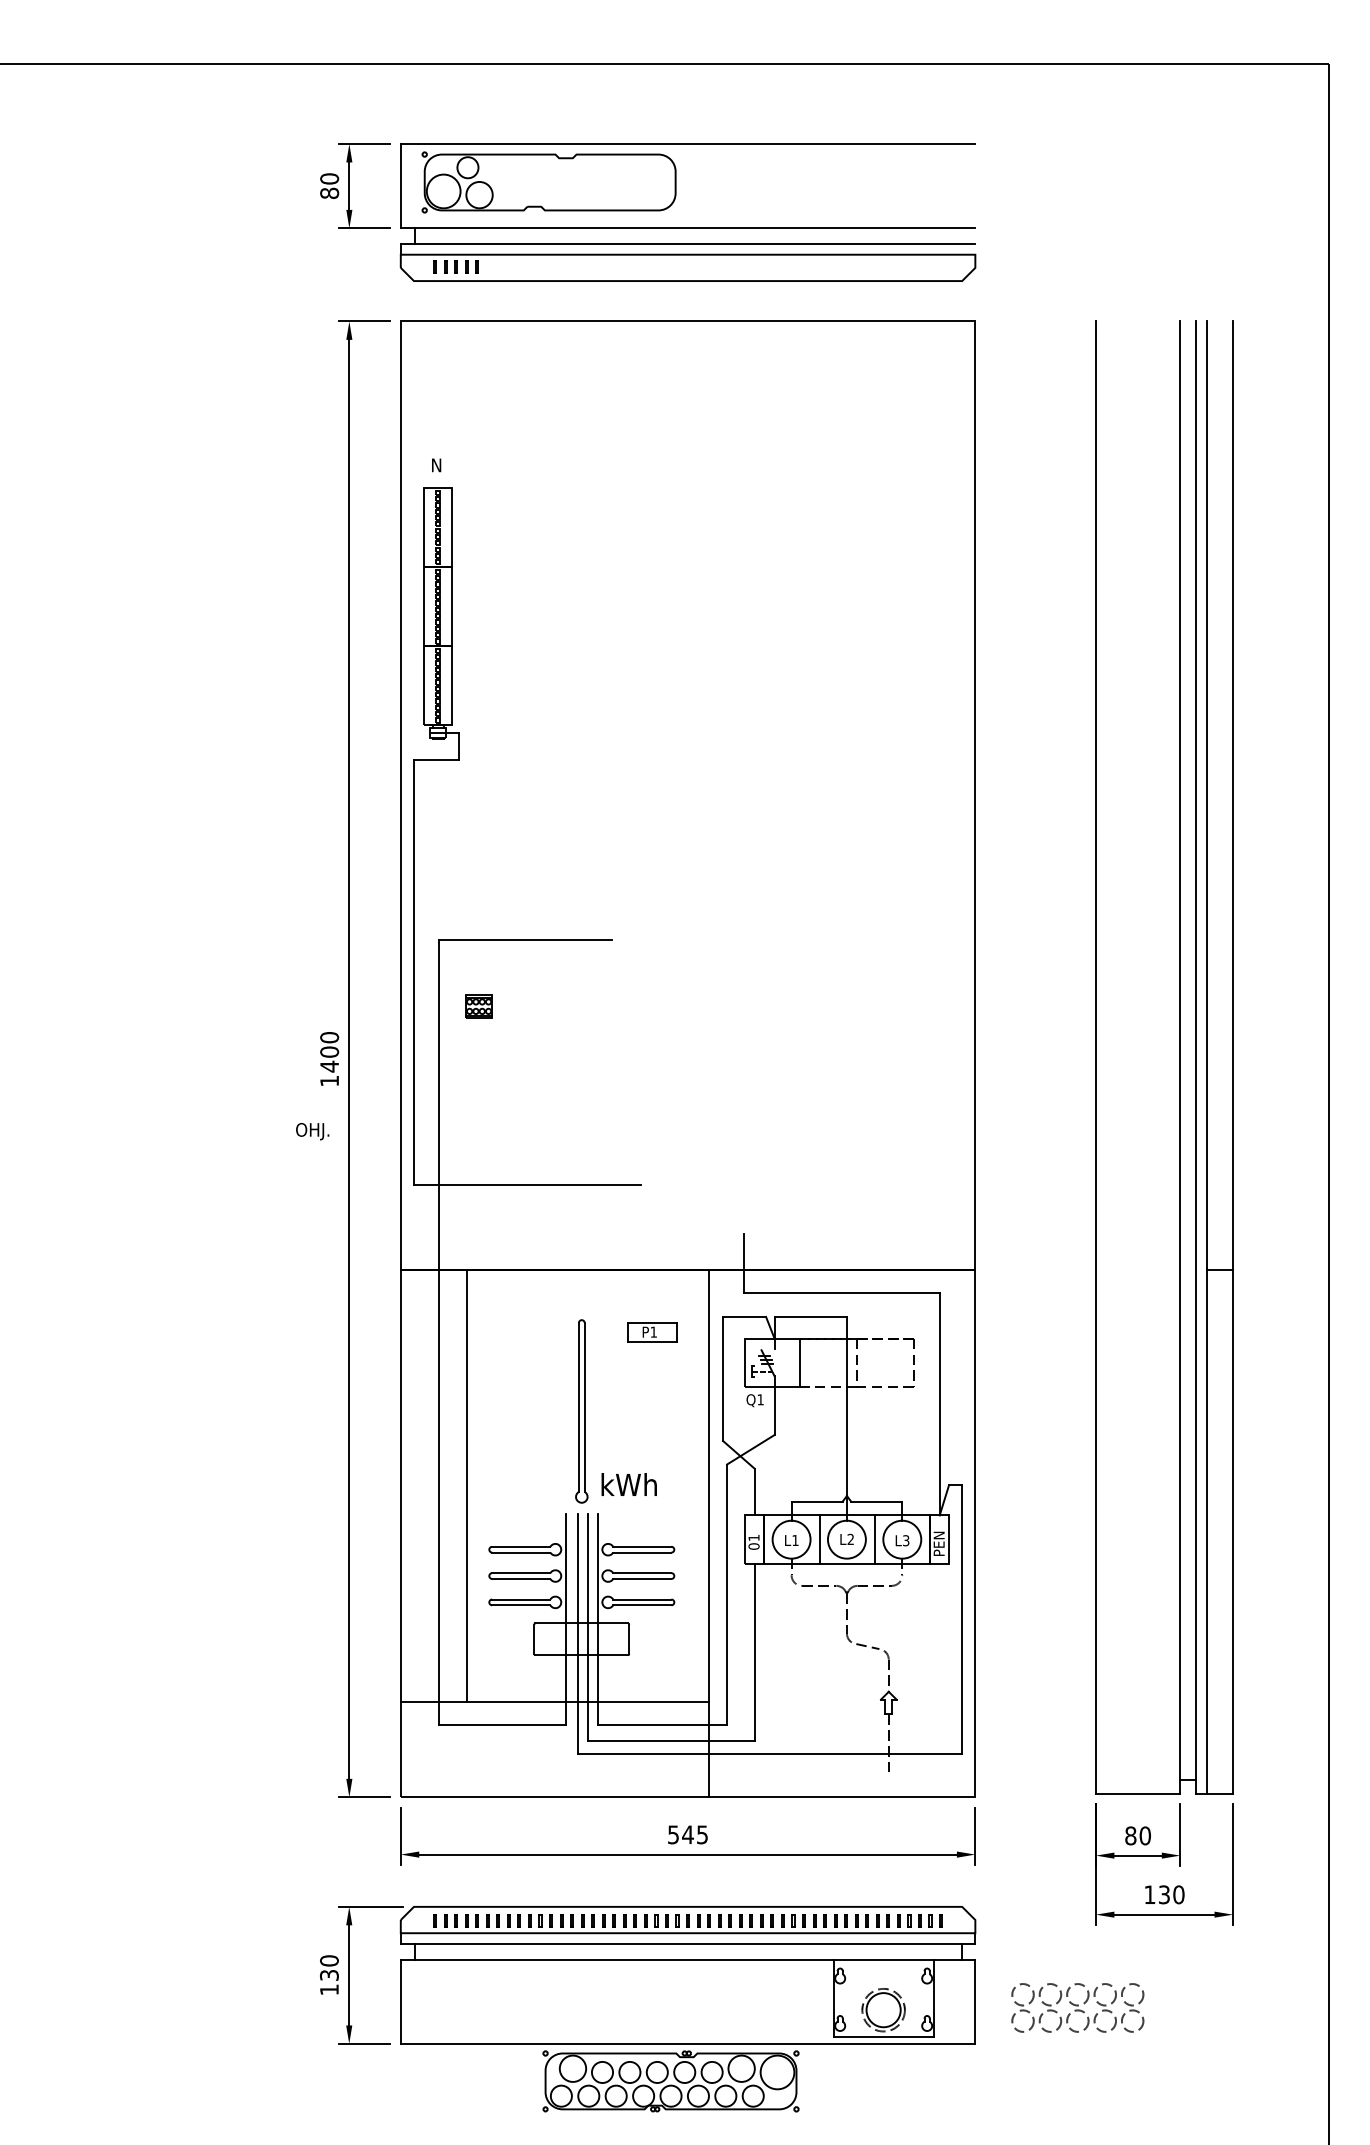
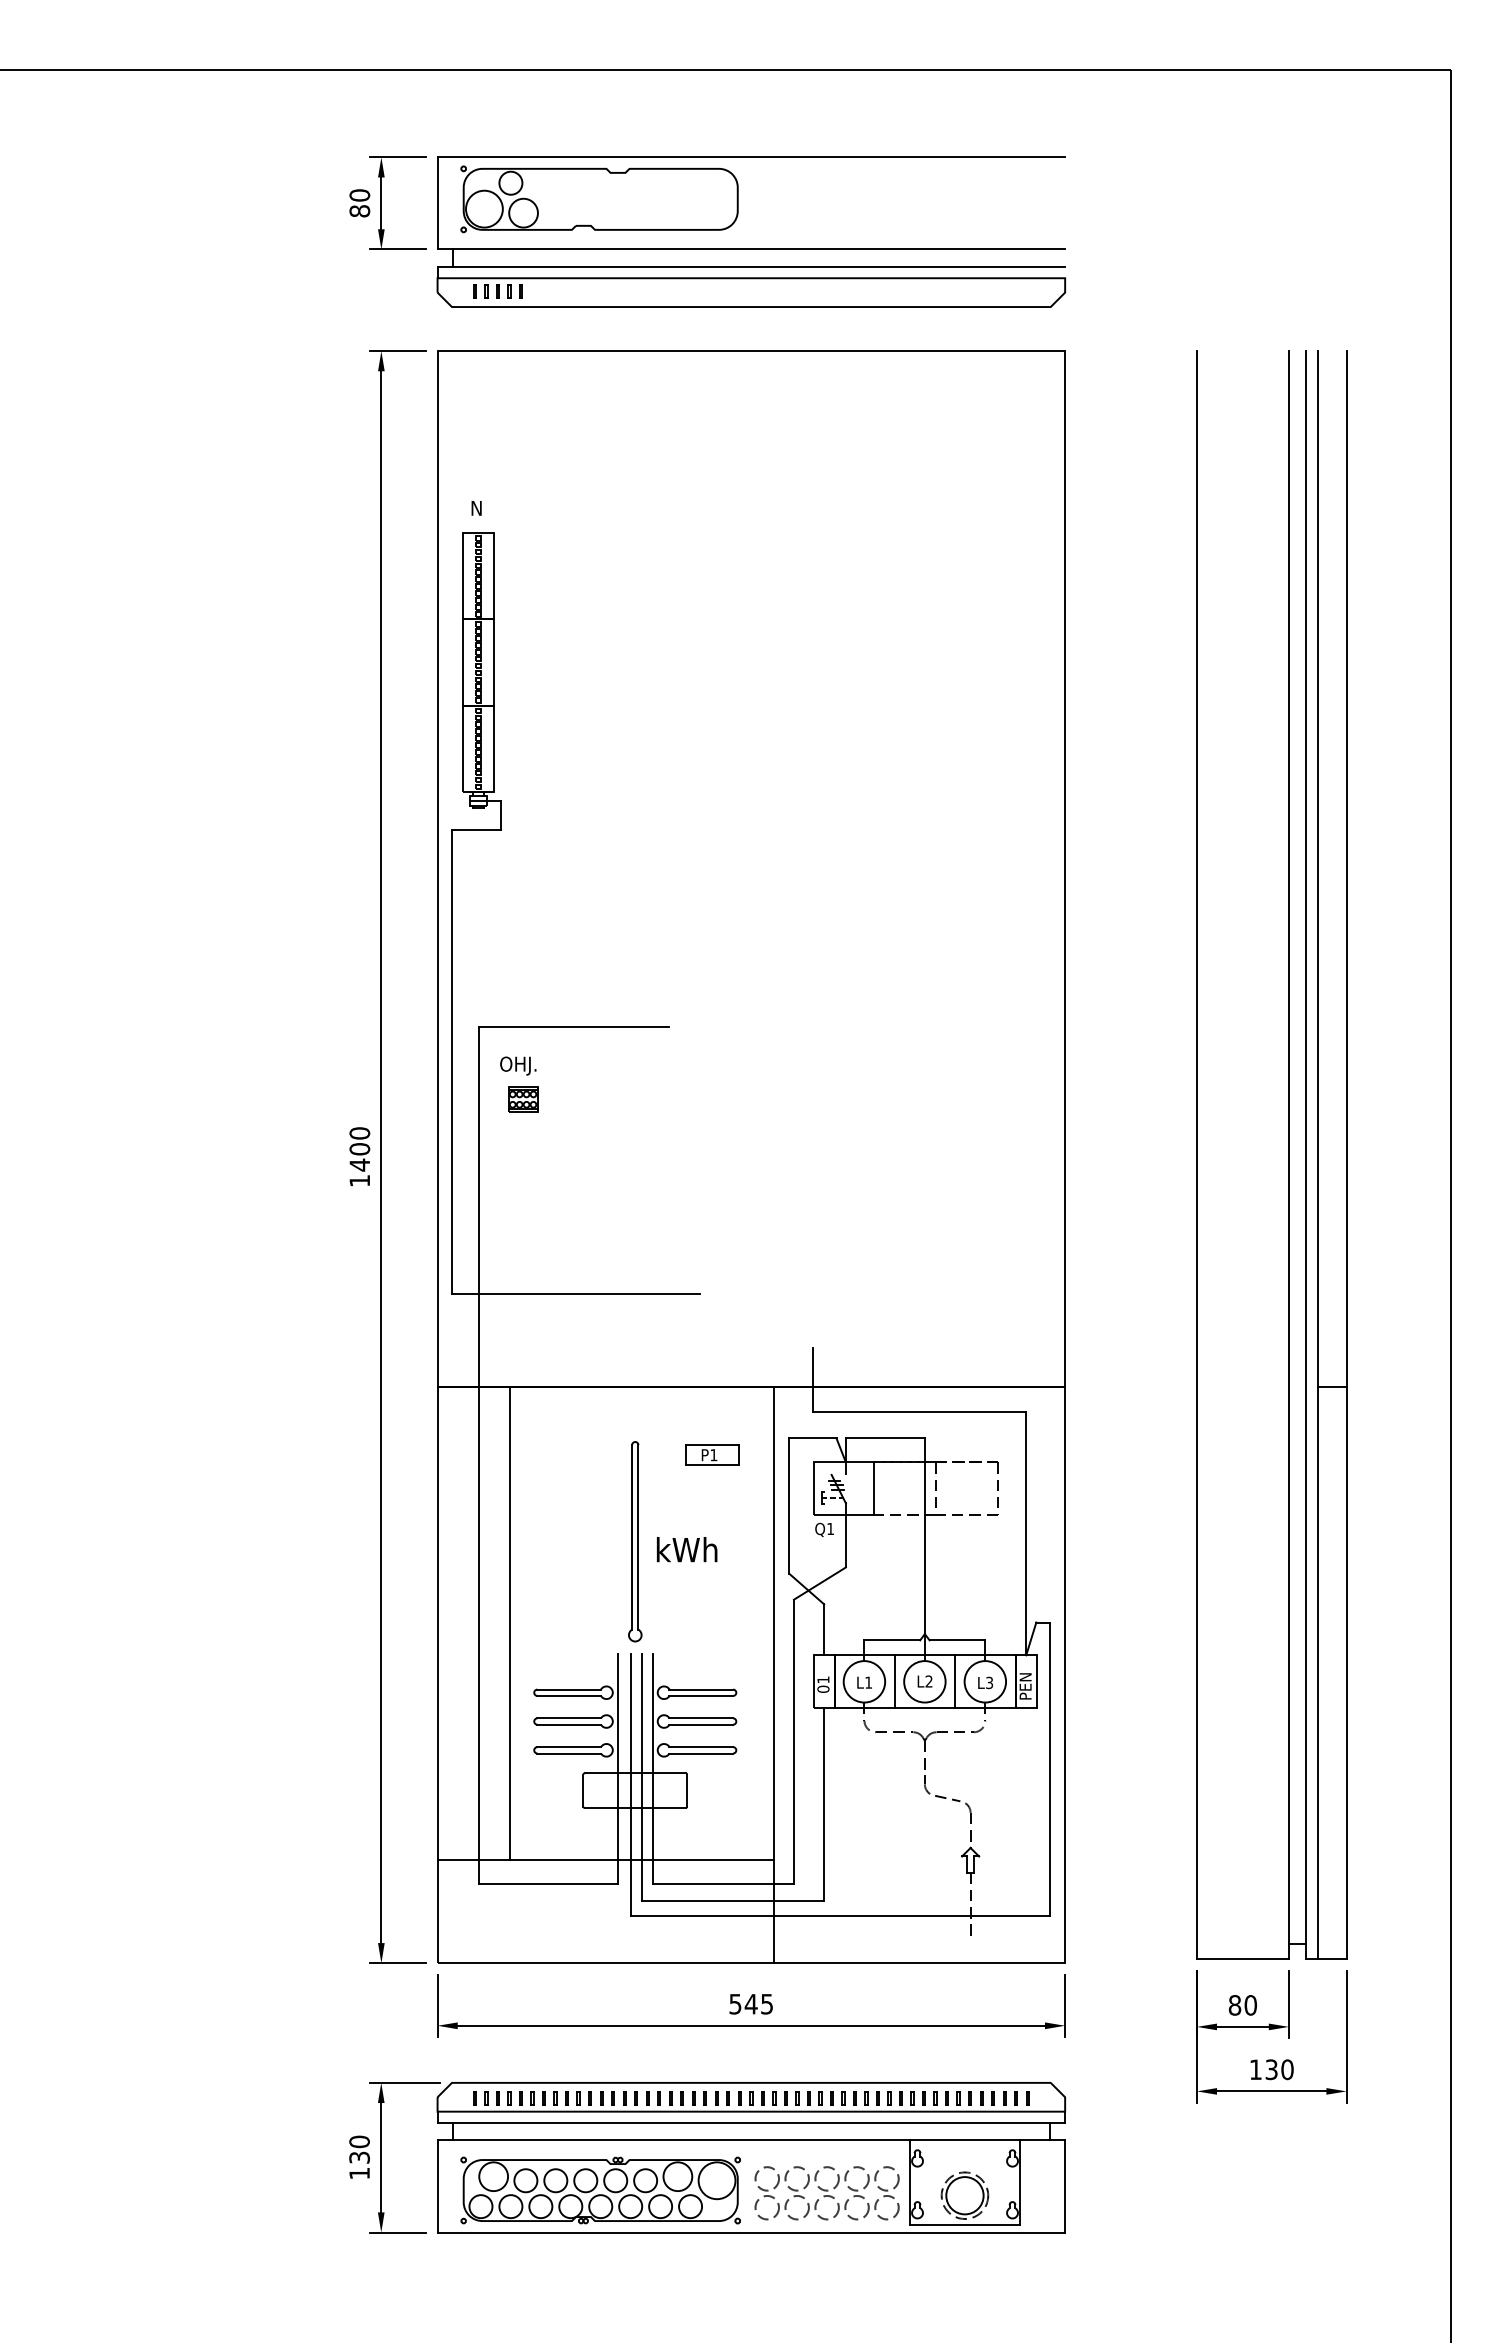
text: (312, 1131) -> (518, 1065), moved
text: (629, 1484) -> (687, 1549), moved
part: (1077, 2008) -> (826, 2193), moved
part: (670, 2081) -> (600, 2190), moved

